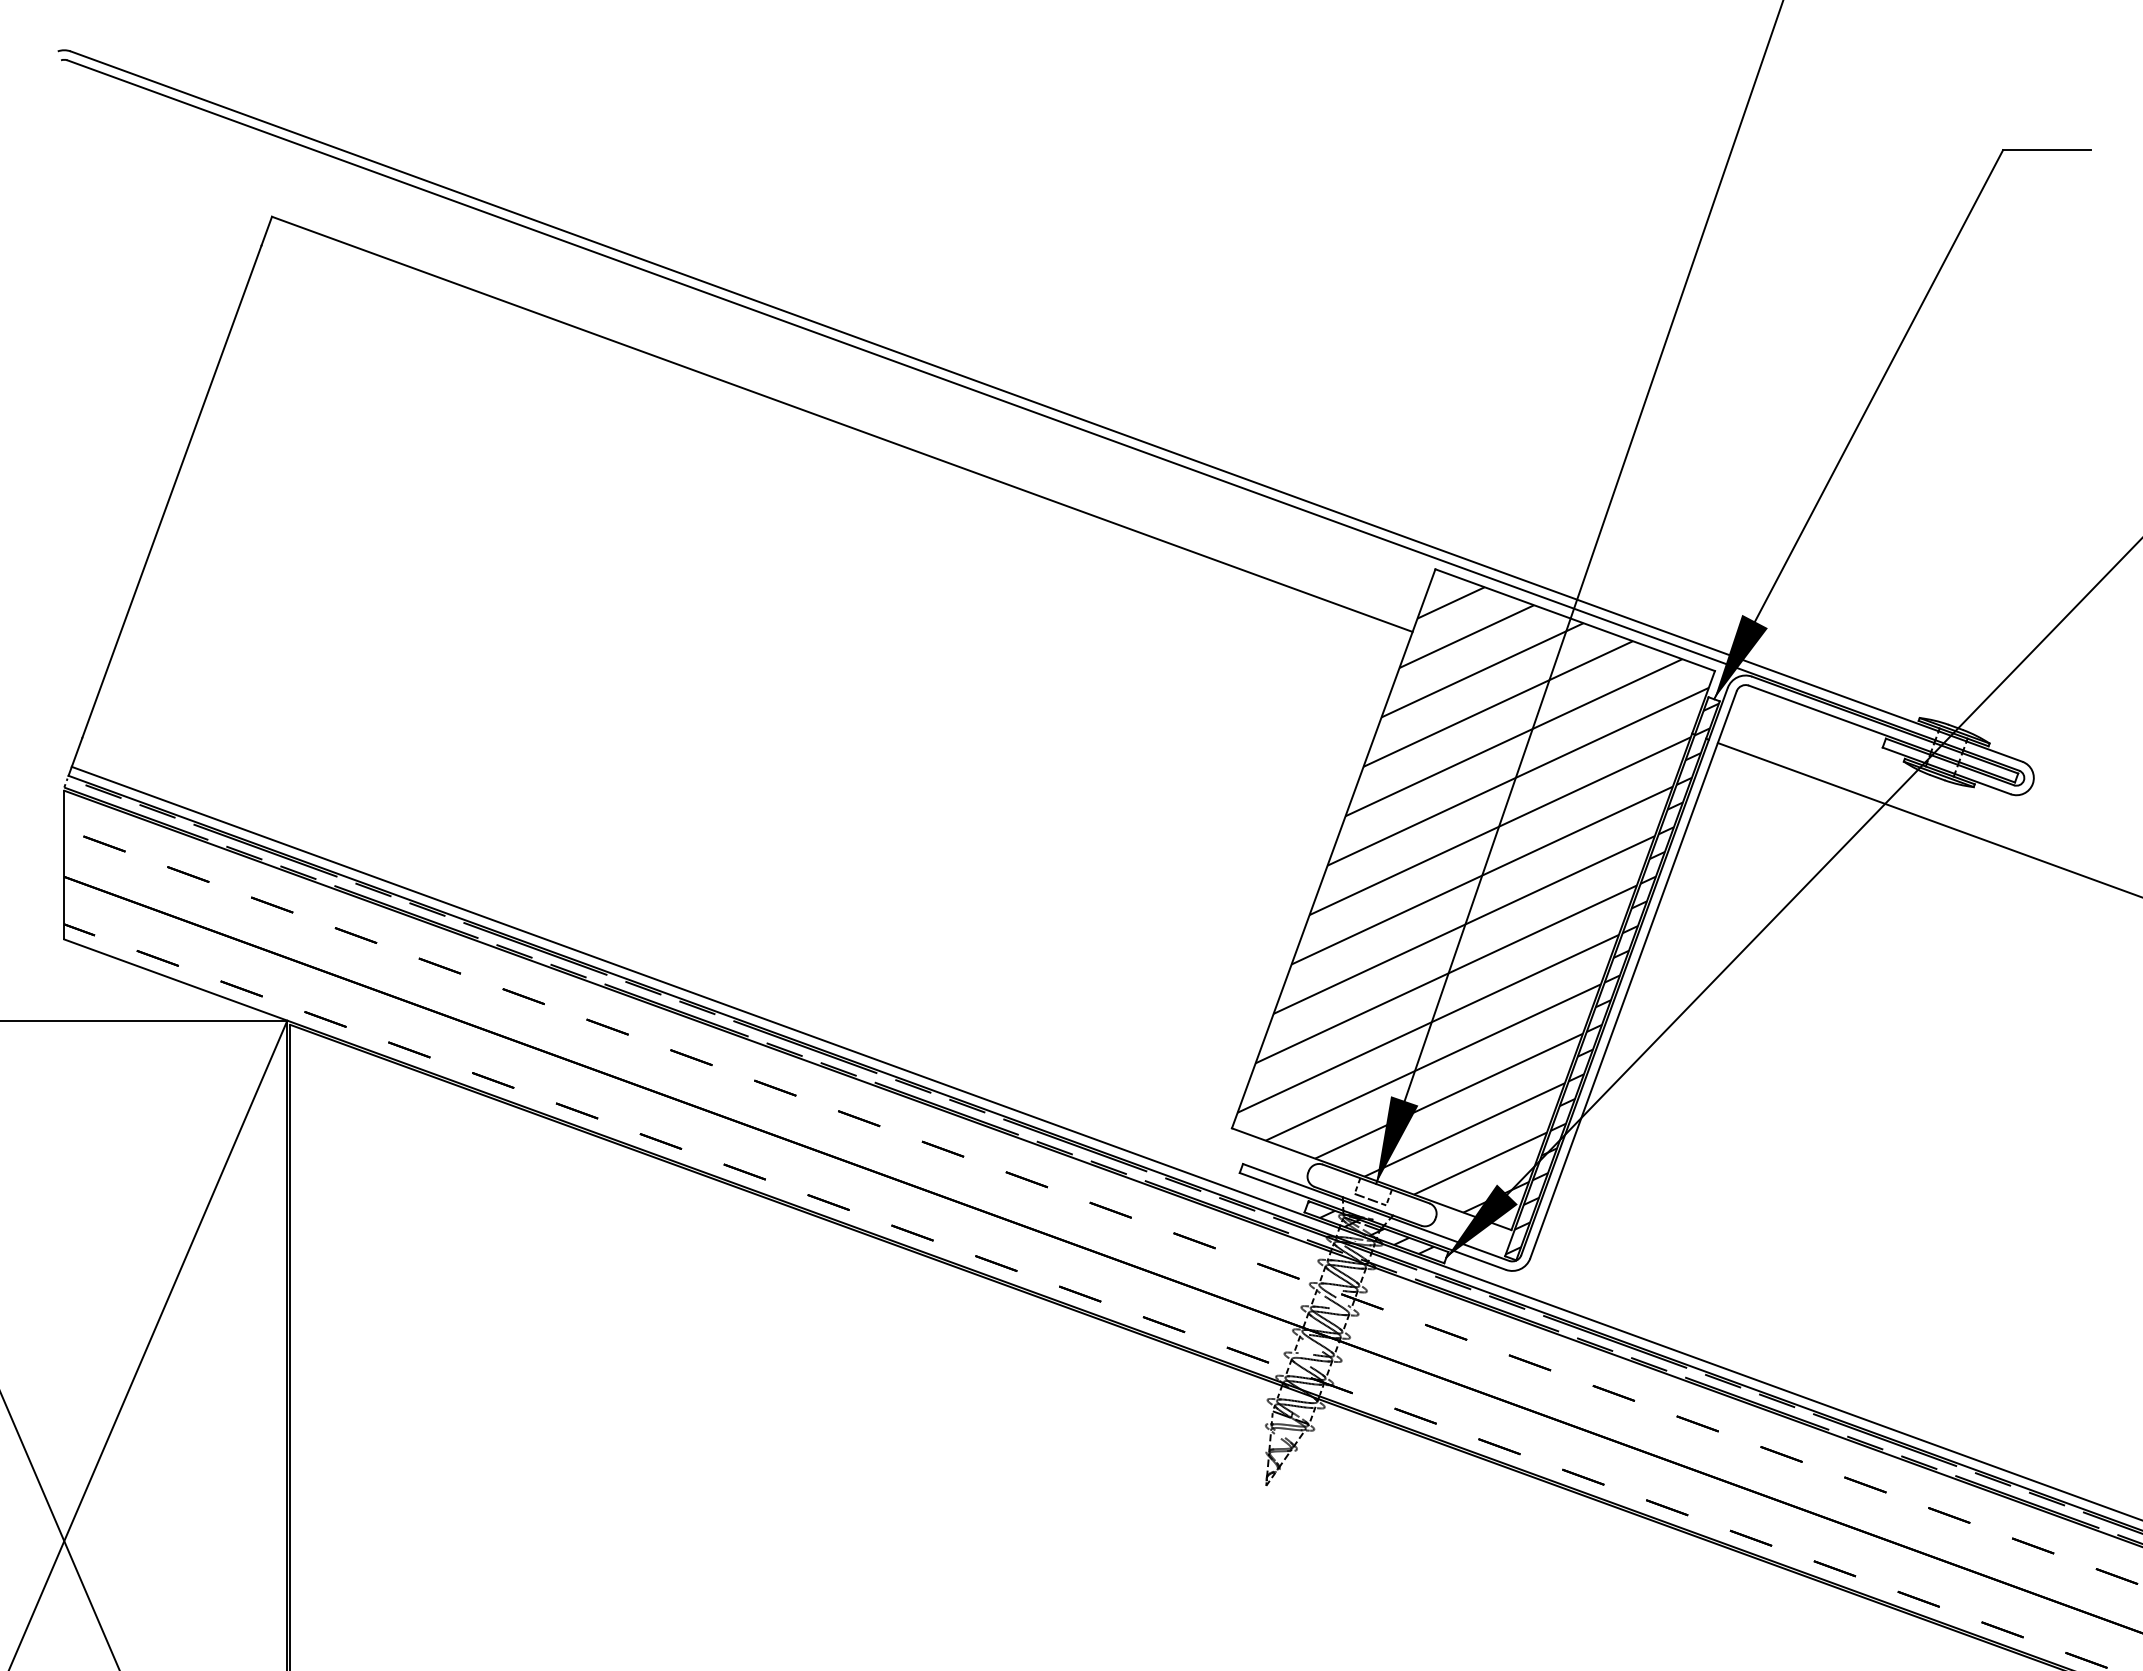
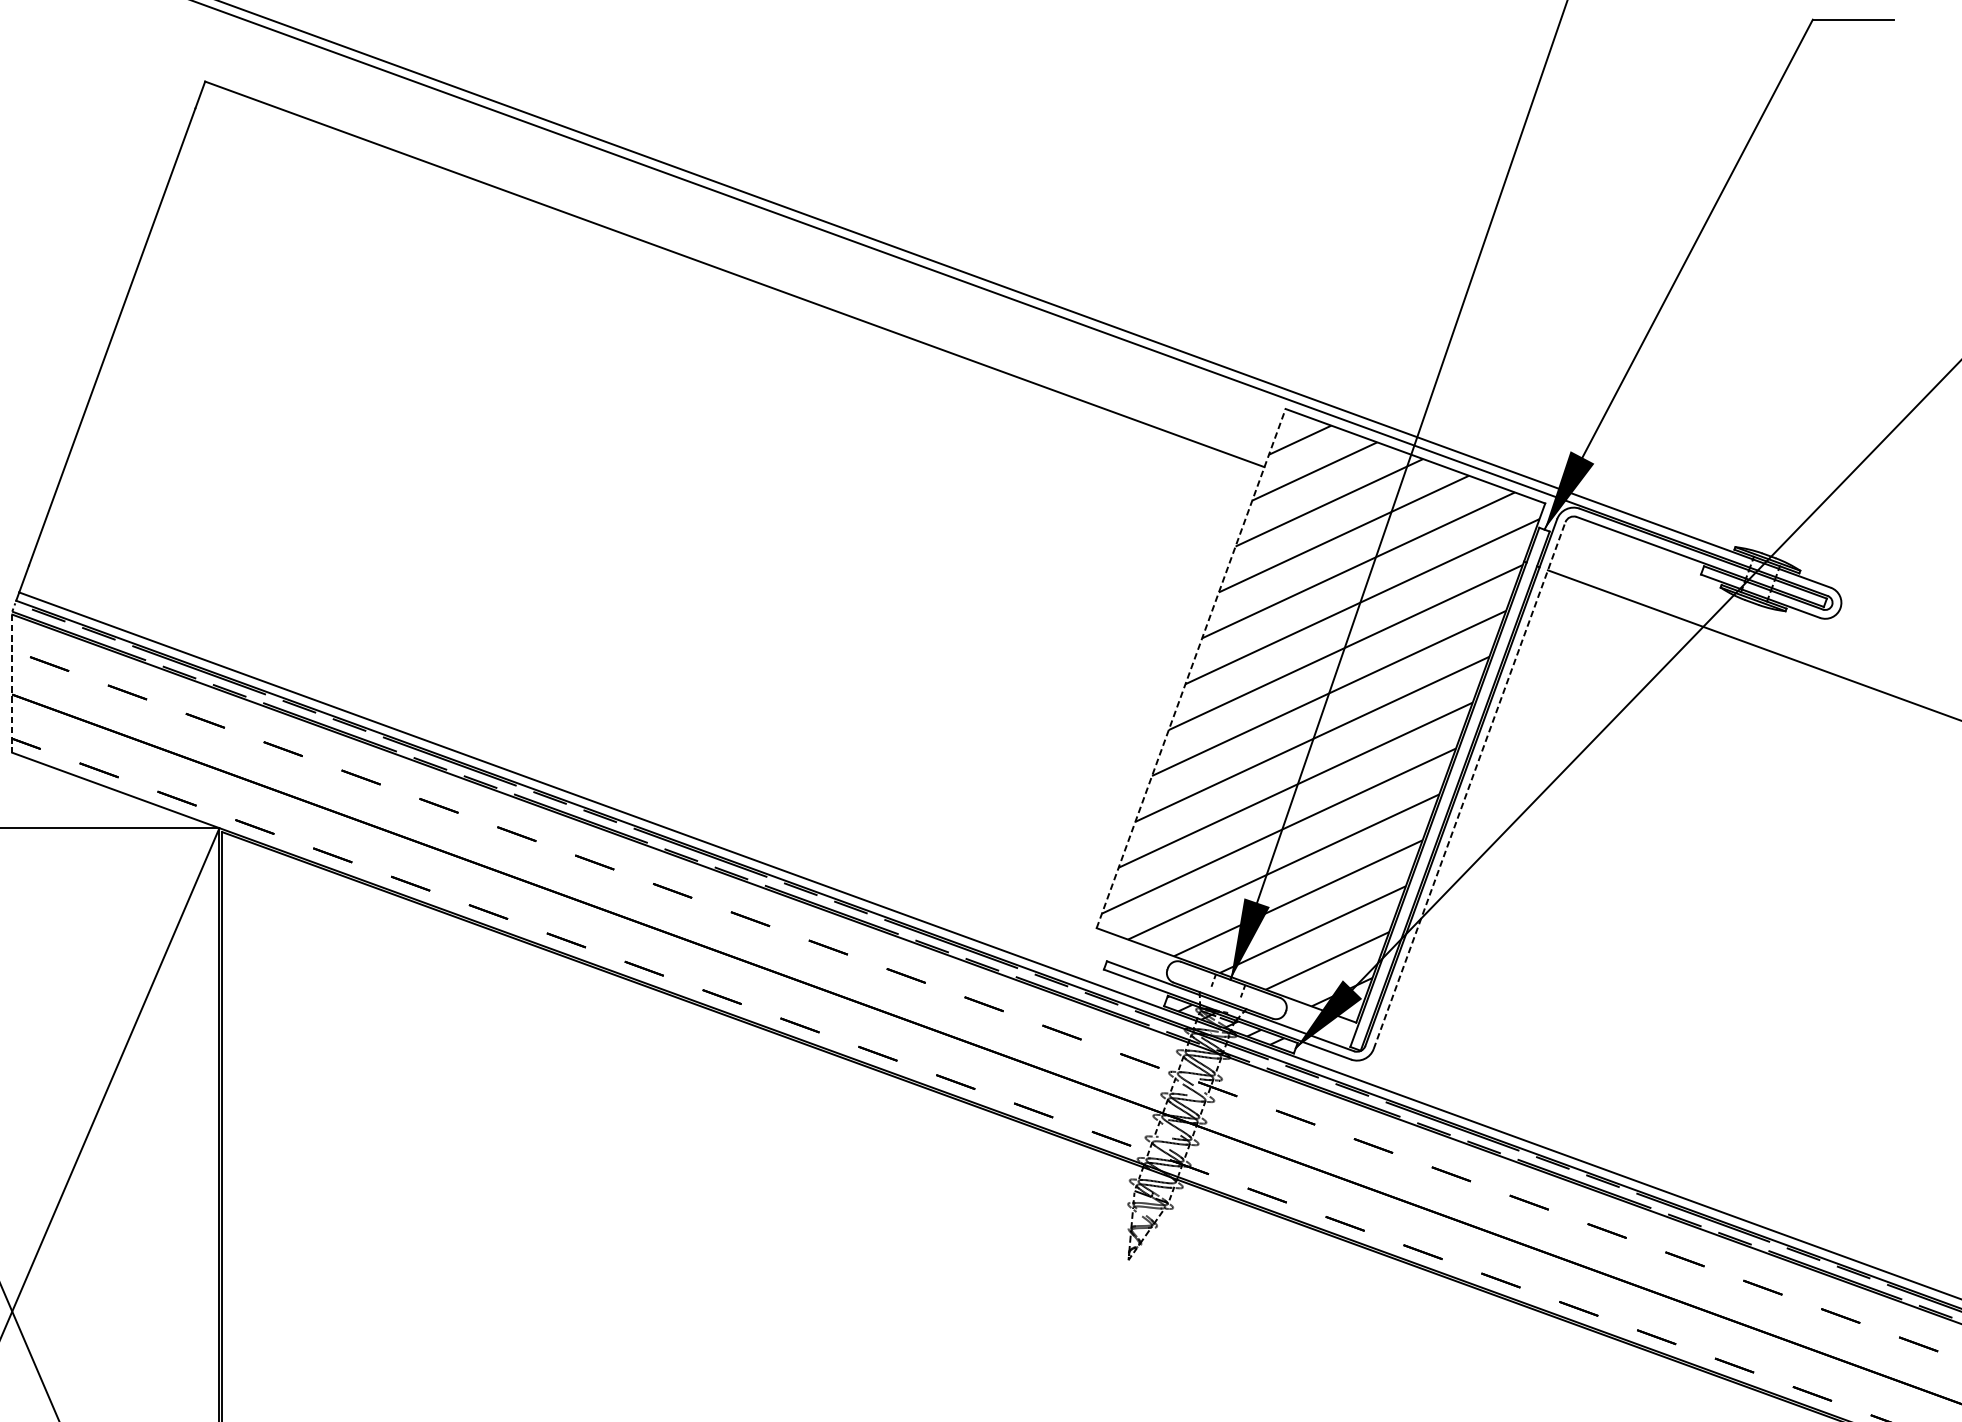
line: (1333, 848) -> (1190, 668), solid -> dashed
line: (64, 865) -> (12, 684), solid -> dashed
line: (1633, 974) -> (1469, 785), solid -> dashed
hatch: (1611, 978) -> (1449, 789), removed
line: (1370, 1199) -> (1225, 994), removed

